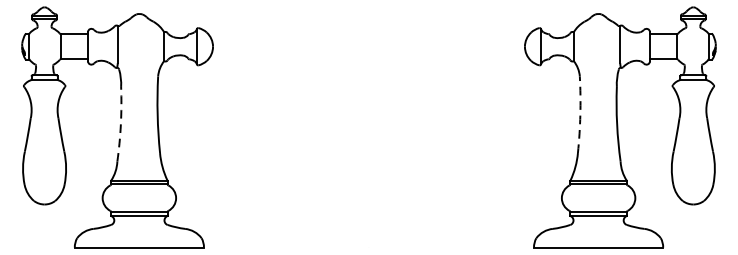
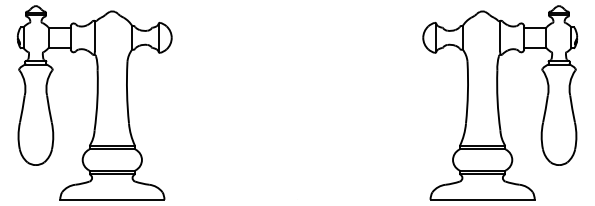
arc: (579, 114) -> (467, 92), dashed -> solid
arc: (120, 124) -> (97, 100), dashed -> solid

